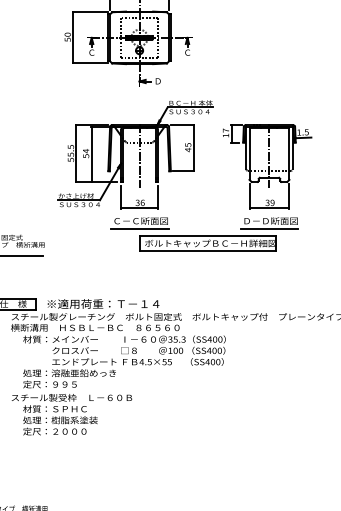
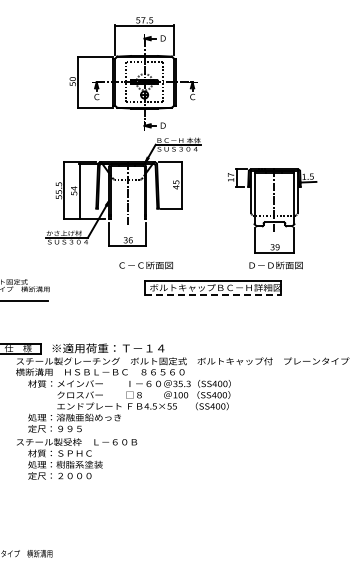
part: (135, 154) -> (123, 191), moved
line: (139, 228) -> (144, 272), removed
line: (269, 228) -> (274, 272), removed
line: (208, 251) -> (213, 295), solid -> dashed

